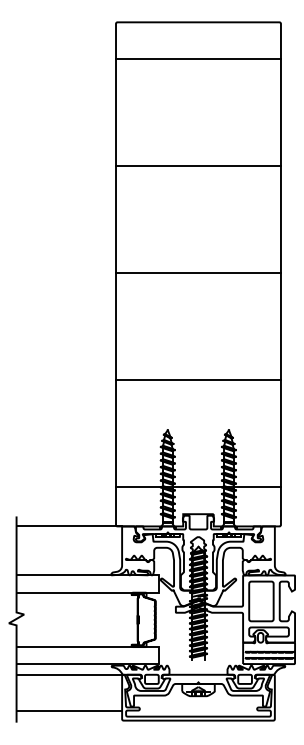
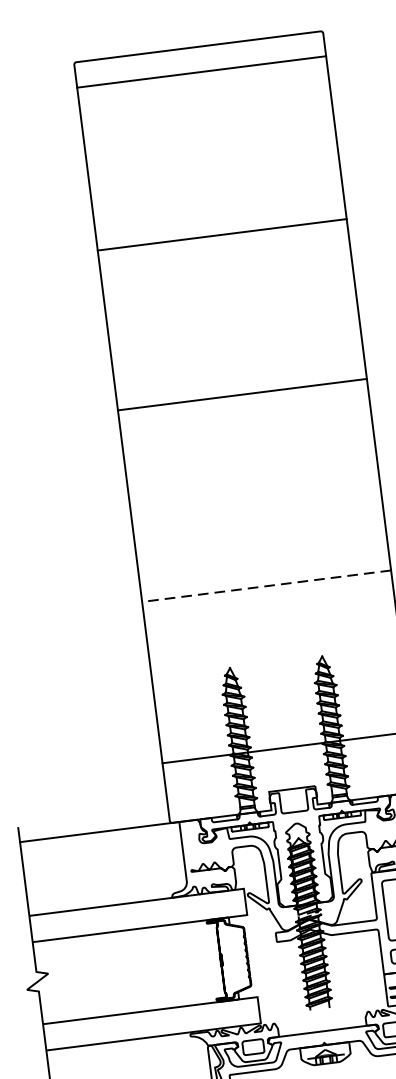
line: (198, 59) -> (201, 72), moved
line: (198, 165) -> (222, 234), moved
line: (198, 272) -> (242, 394), moved
line: (197, 379) -> (265, 585), solid -> dashed
line: (69, 674) -> (128, 1055), removed

